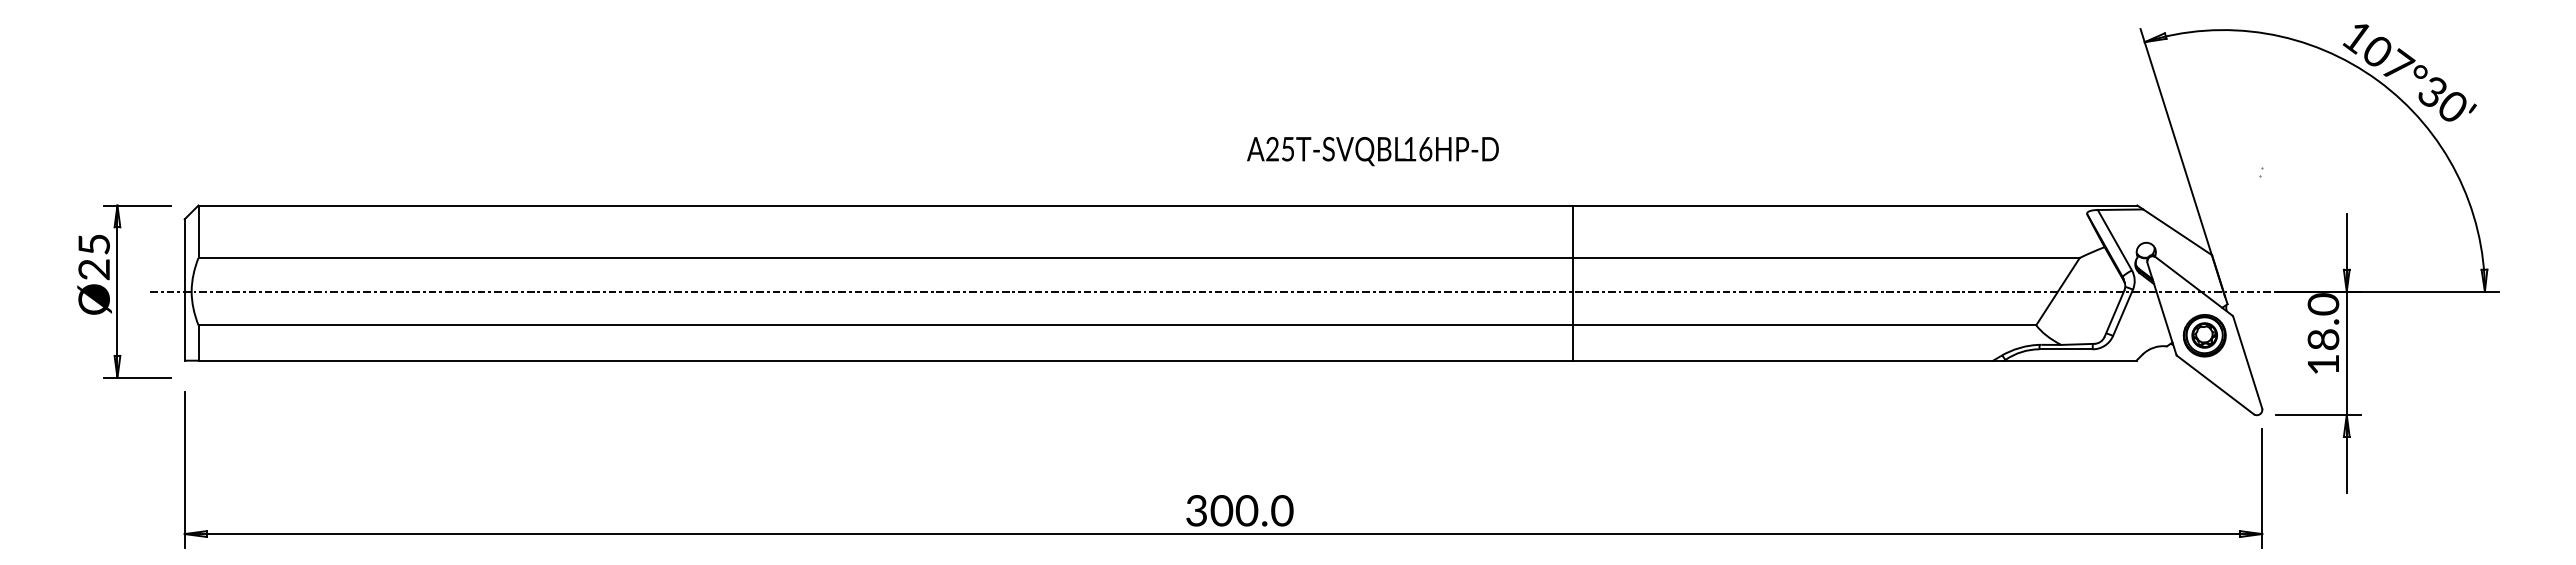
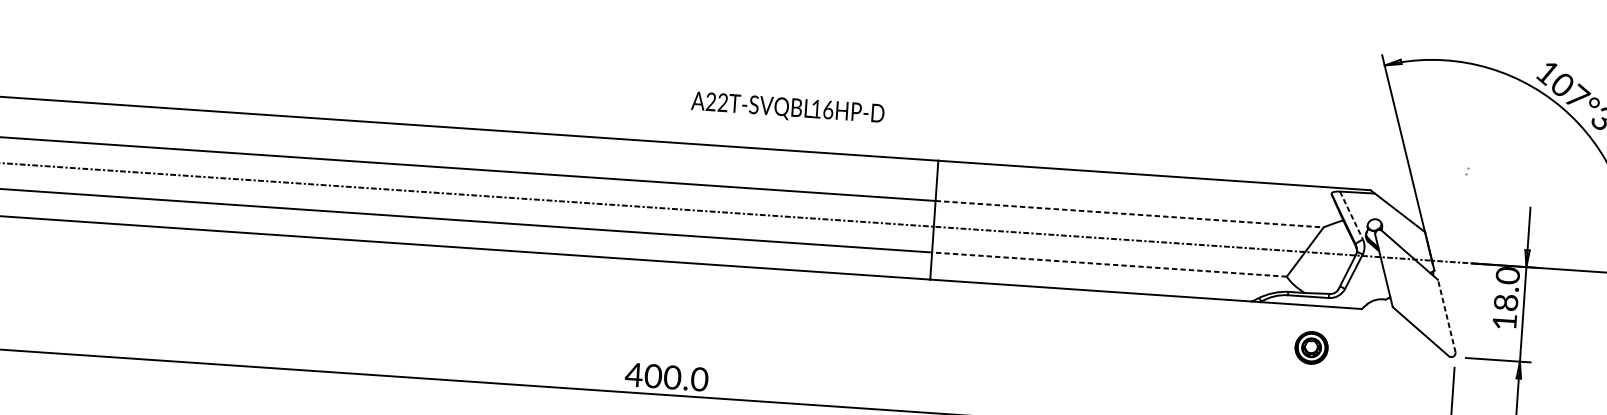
text: (1287, 149) -> (722, 102), A25T-SVQBL -> A22T-SVQBL
line: (2114, 240) -> (1351, 215), solid -> dashed
line: (1826, 258) -> (1129, 214), solid -> dashed
line: (1804, 325) -> (1109, 264), solid -> dashed
part: (2204, 335) -> (1311, 347), moved
line: (2247, 362) -> (1446, 316), solid -> dashed
text: (1196, 510) -> (633, 374), 300.0 -> 400.0

